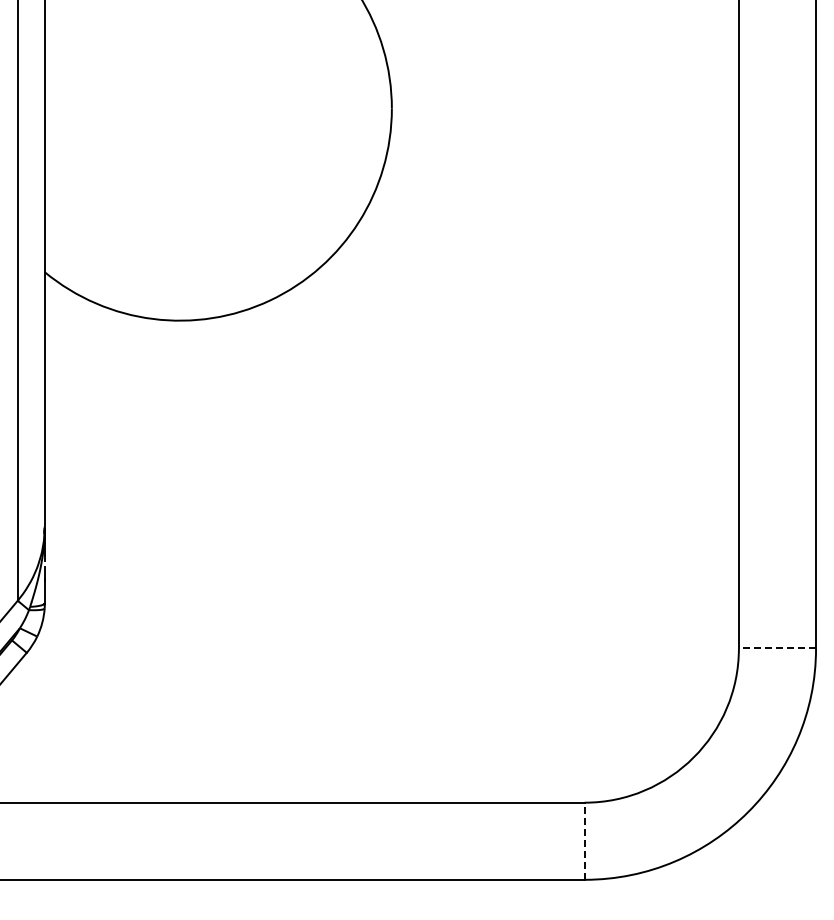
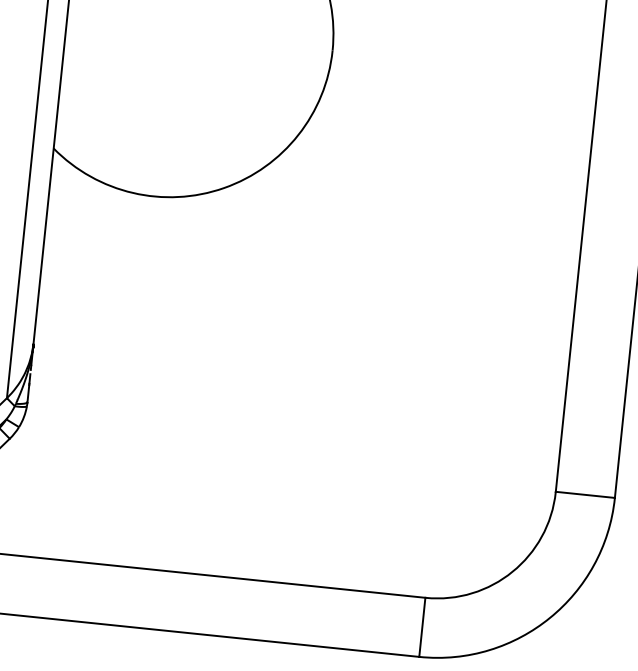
line: (777, 648) -> (585, 494), dashed -> solid
line: (584, 841) -> (422, 627), dashed -> solid

